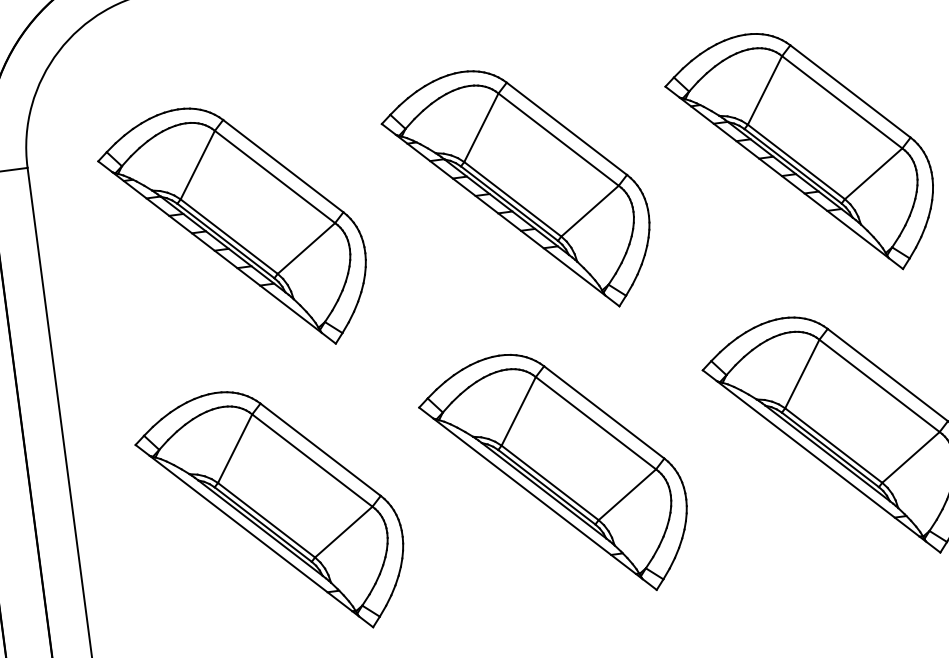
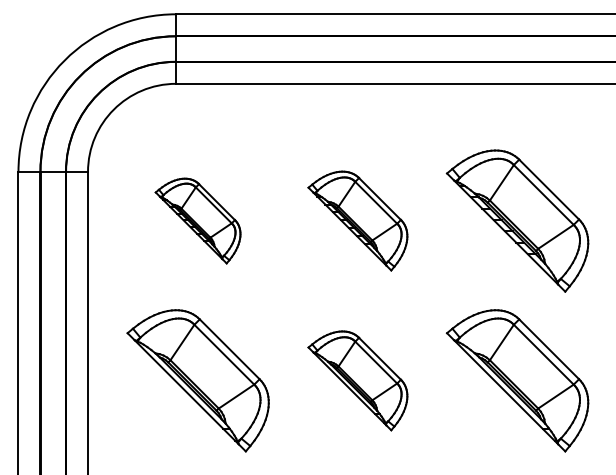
part: (517, 191) -> (357, 220), size x0.7
part: (233, 228) -> (197, 220), size x0.6
part: (554, 475) -> (357, 380), size x0.7

